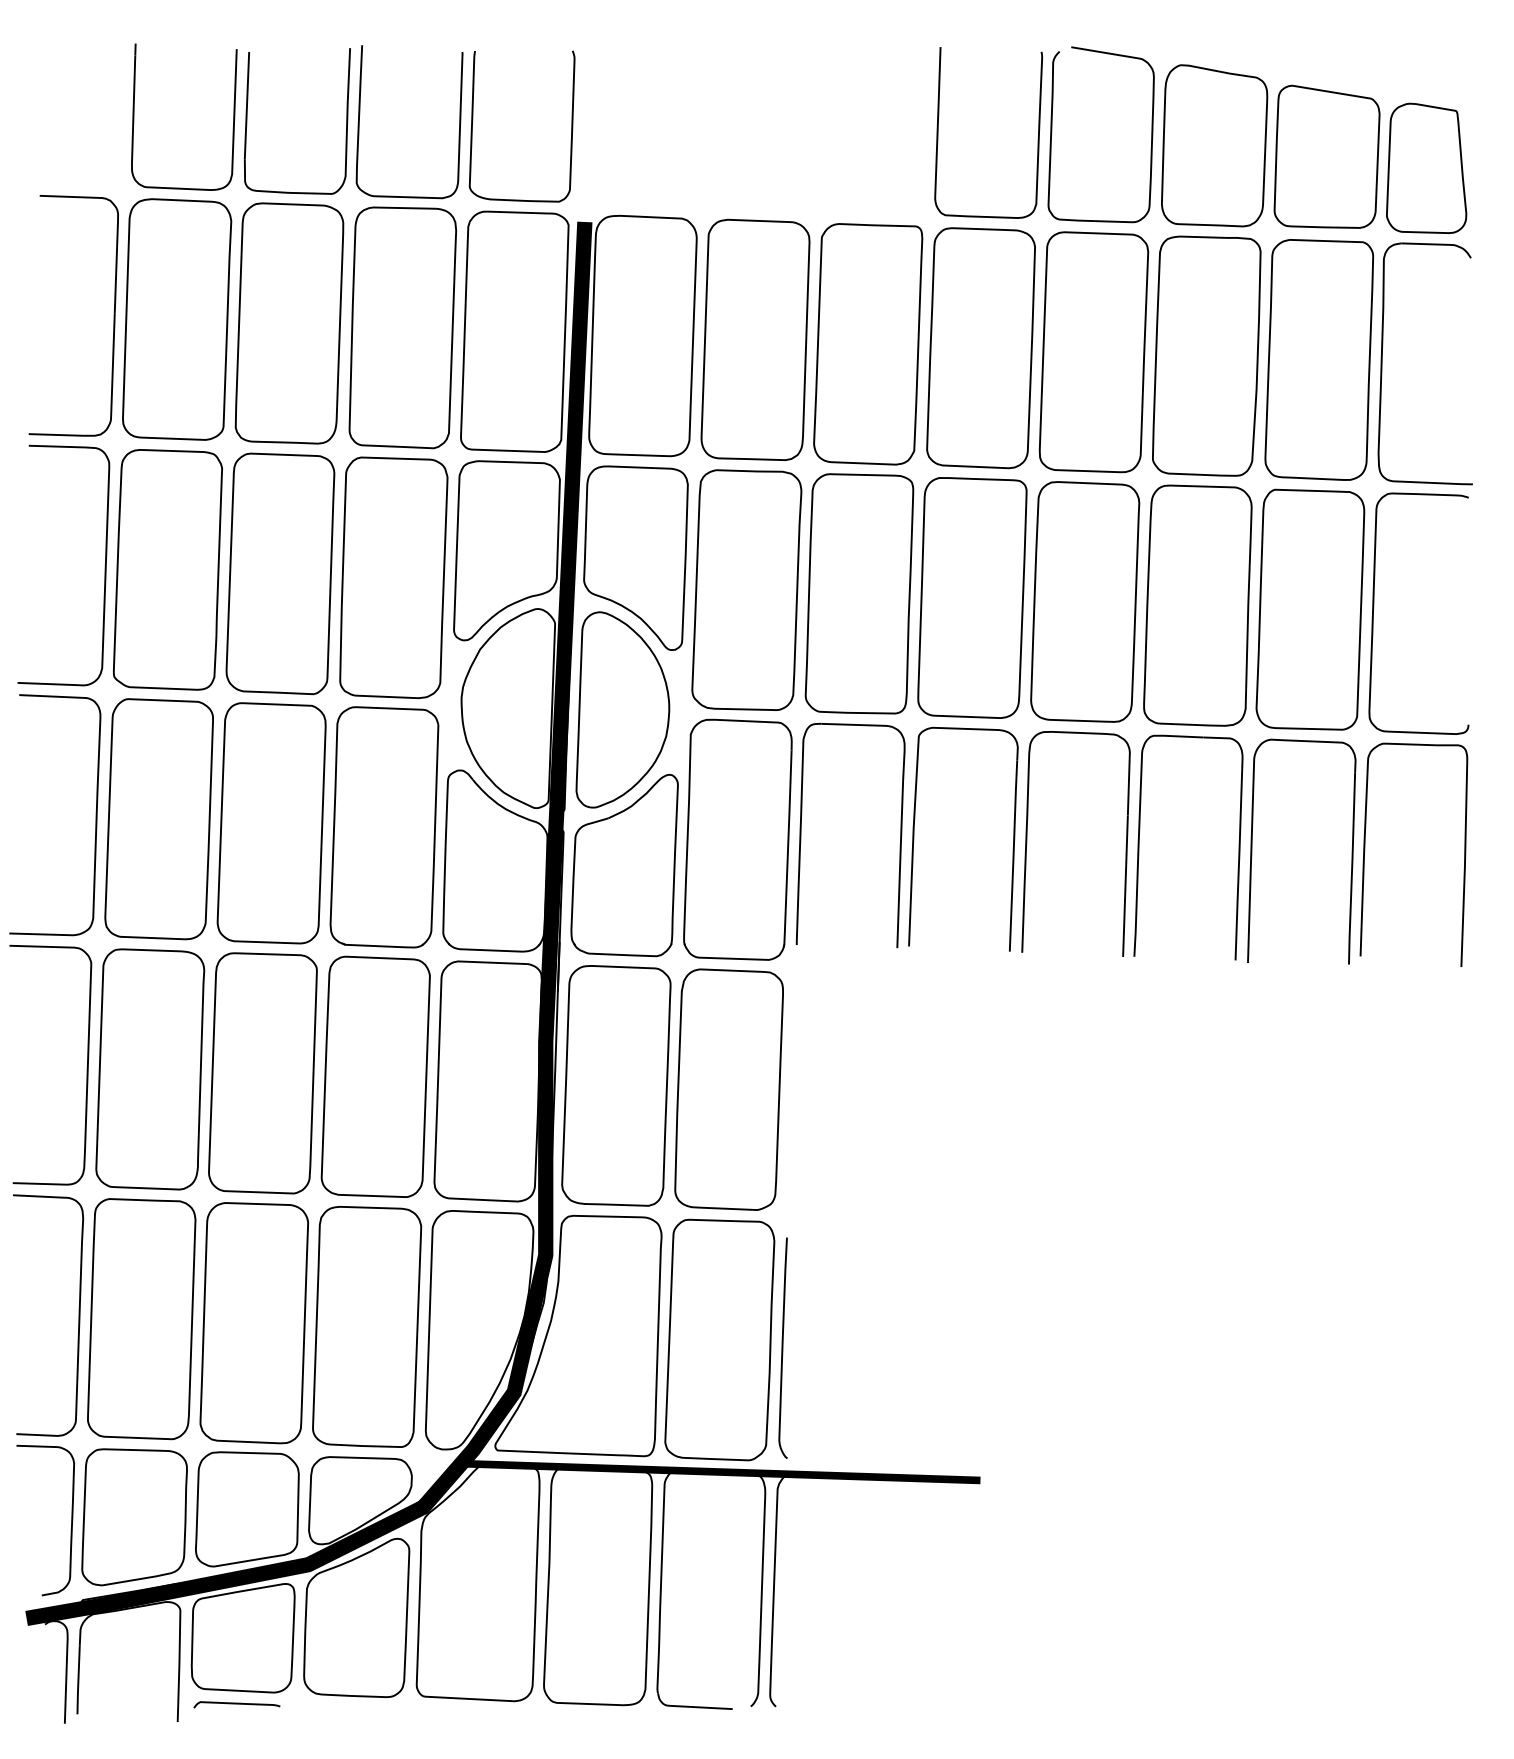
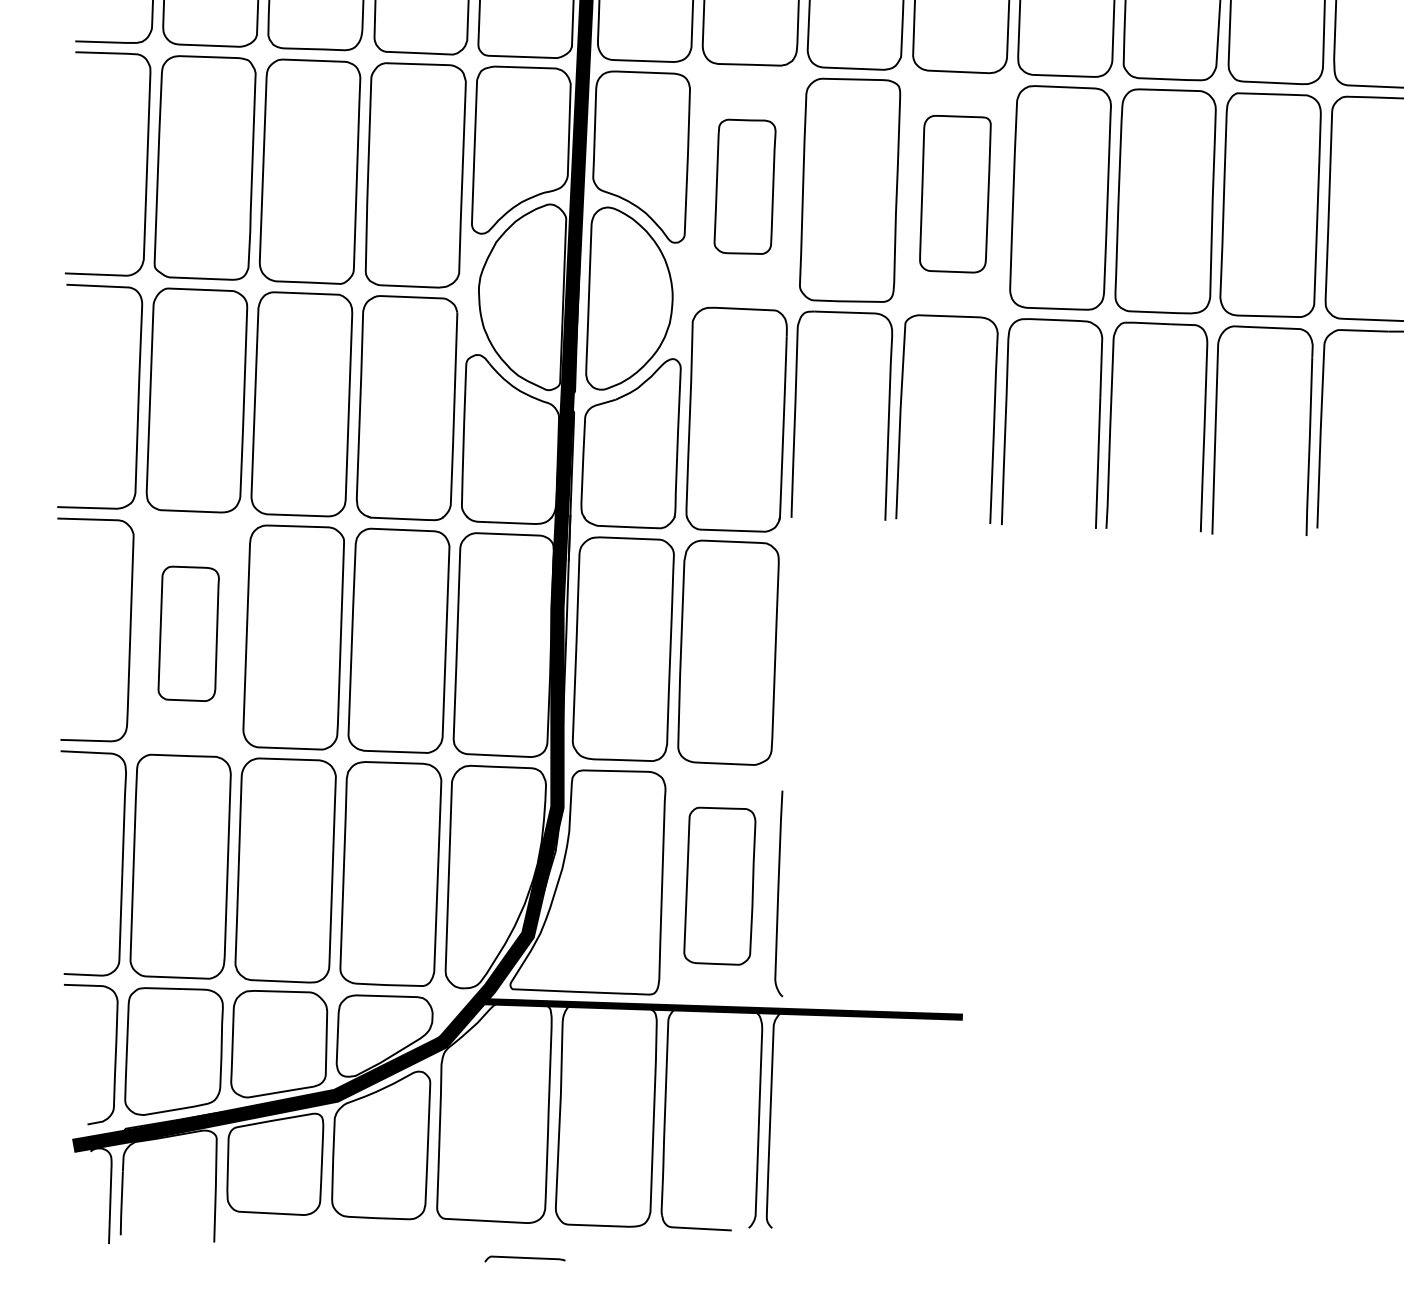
part: (746, 589) -> (744, 186), size x0.6
part: (972, 597) -> (955, 193), size x0.7
part: (150, 1069) -> (188, 633), size x0.6
part: (719, 1339) -> (719, 885), size x0.7
curve: (236, 1704) -> (524, 1258), moved

